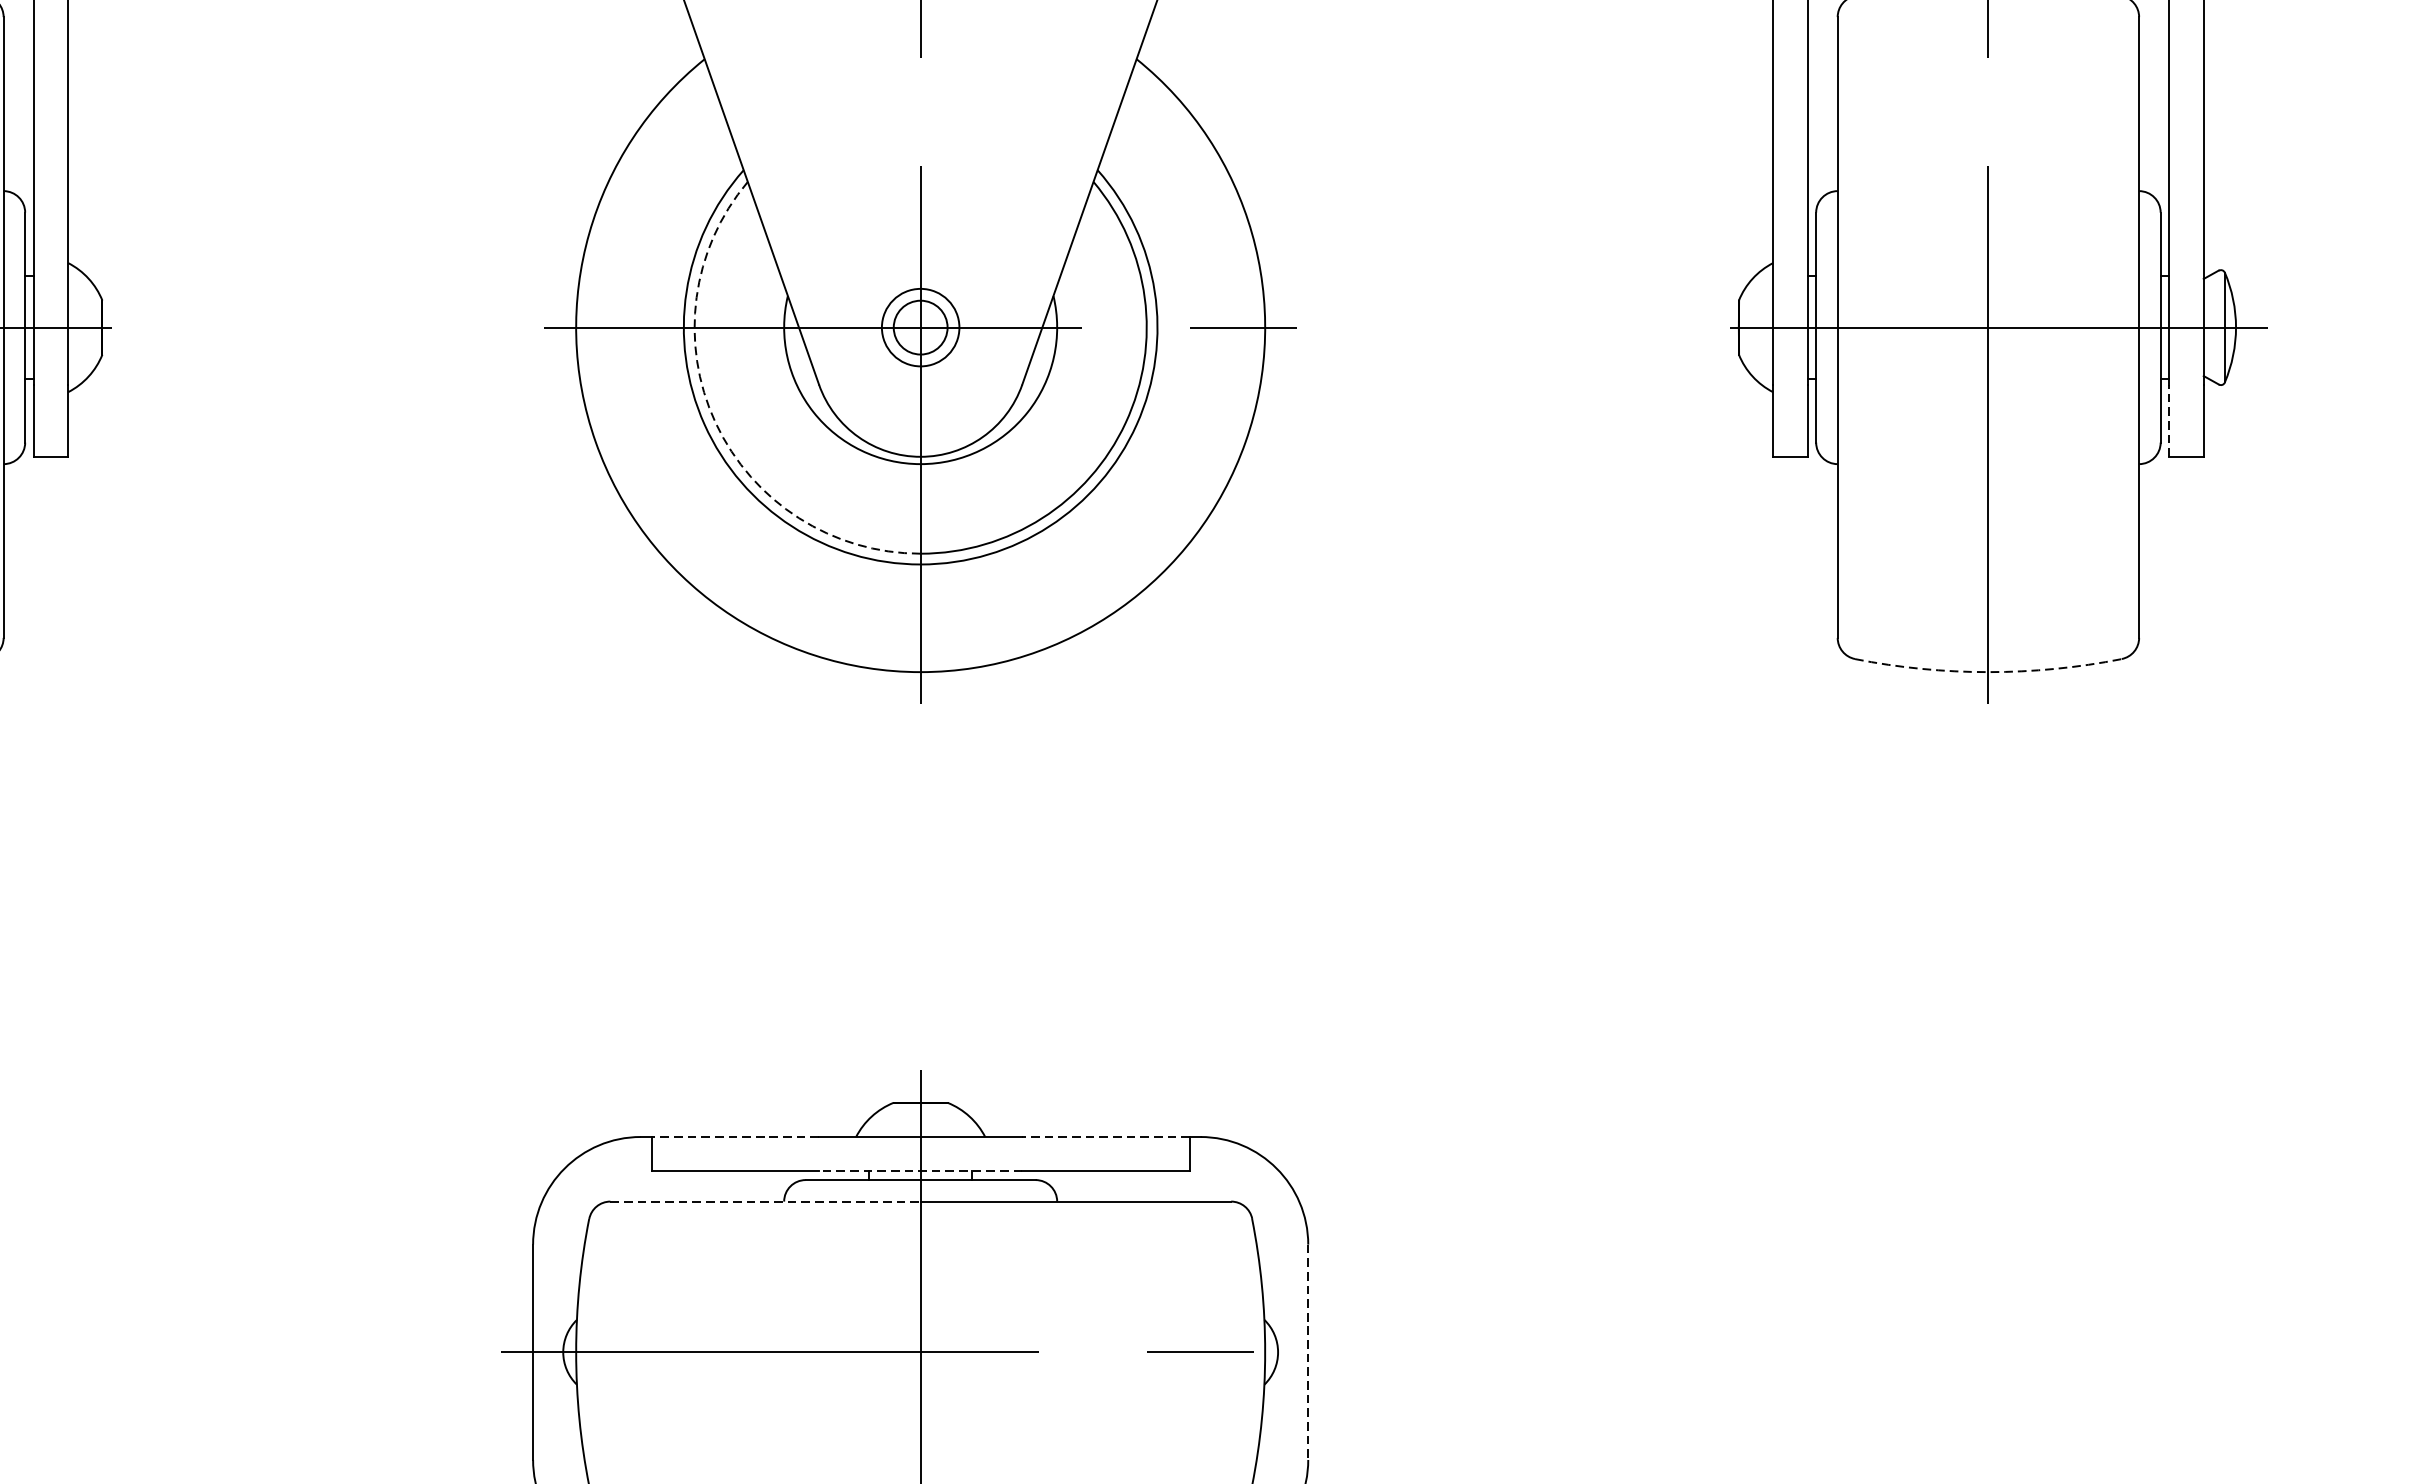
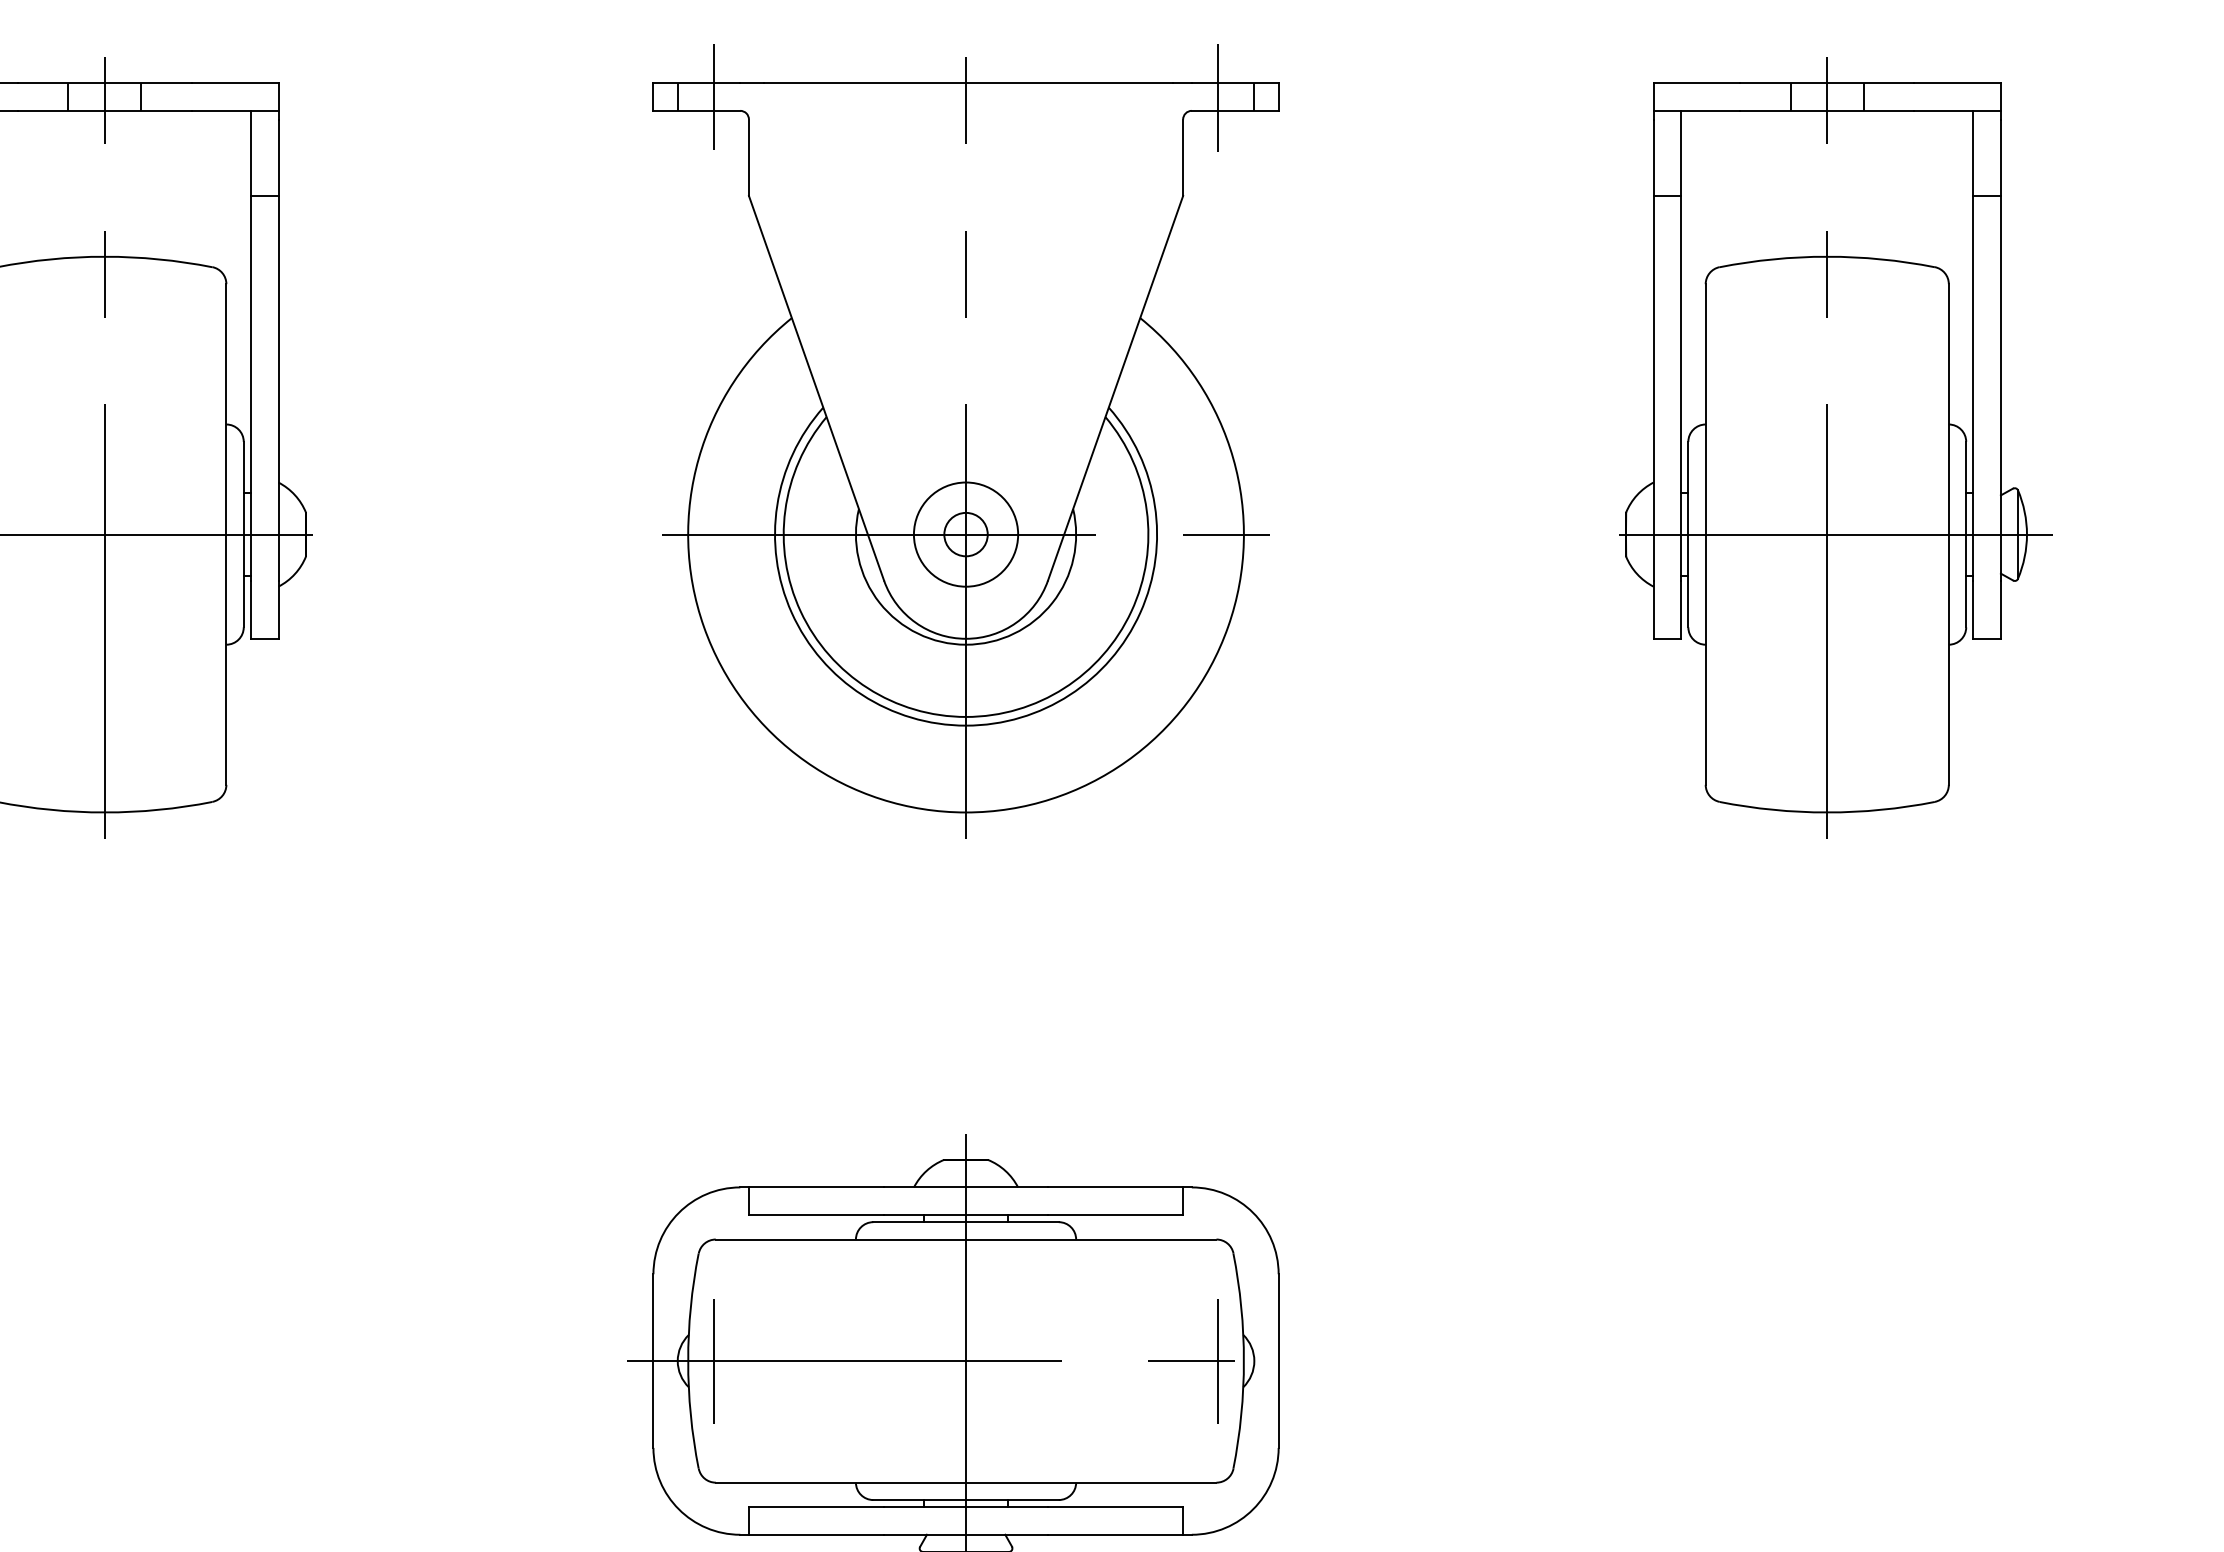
circle: (919, 327) -> (965, 534), size x1.67
line: (2169, 420) -> (1973, 609), dashed -> solid
arc: (715, 422) -> (800, 611), dashed -> solid
arc: (1988, 672) -> (1827, 812), dashed -> solid
line: (735, 1137) -> (816, 1187), dashed -> solid
line: (1105, 1137) -> (1115, 1187), dashed -> solid
line: (921, 1171) -> (966, 1215), dashed -> solid
line: (766, 1201) -> (841, 1239), dashed -> solid
line: (608, 1351) -> (714, 1360), added
line: (1232, 1351) -> (1217, 1360), added
line: (1308, 1352) -> (1278, 1361), dashed -> solid

